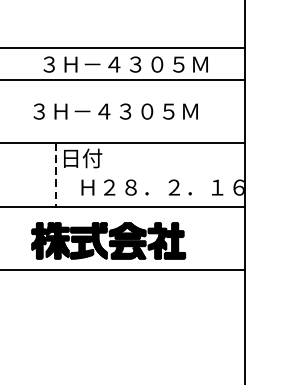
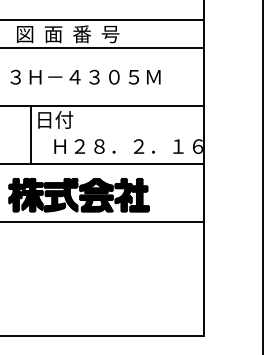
text: (124, 64) -> (93, 34), ３Ｈ－４３０５Ｍ -> 図  面  番  号
line: (56, 175) -> (31, 135), dashed -> solid

